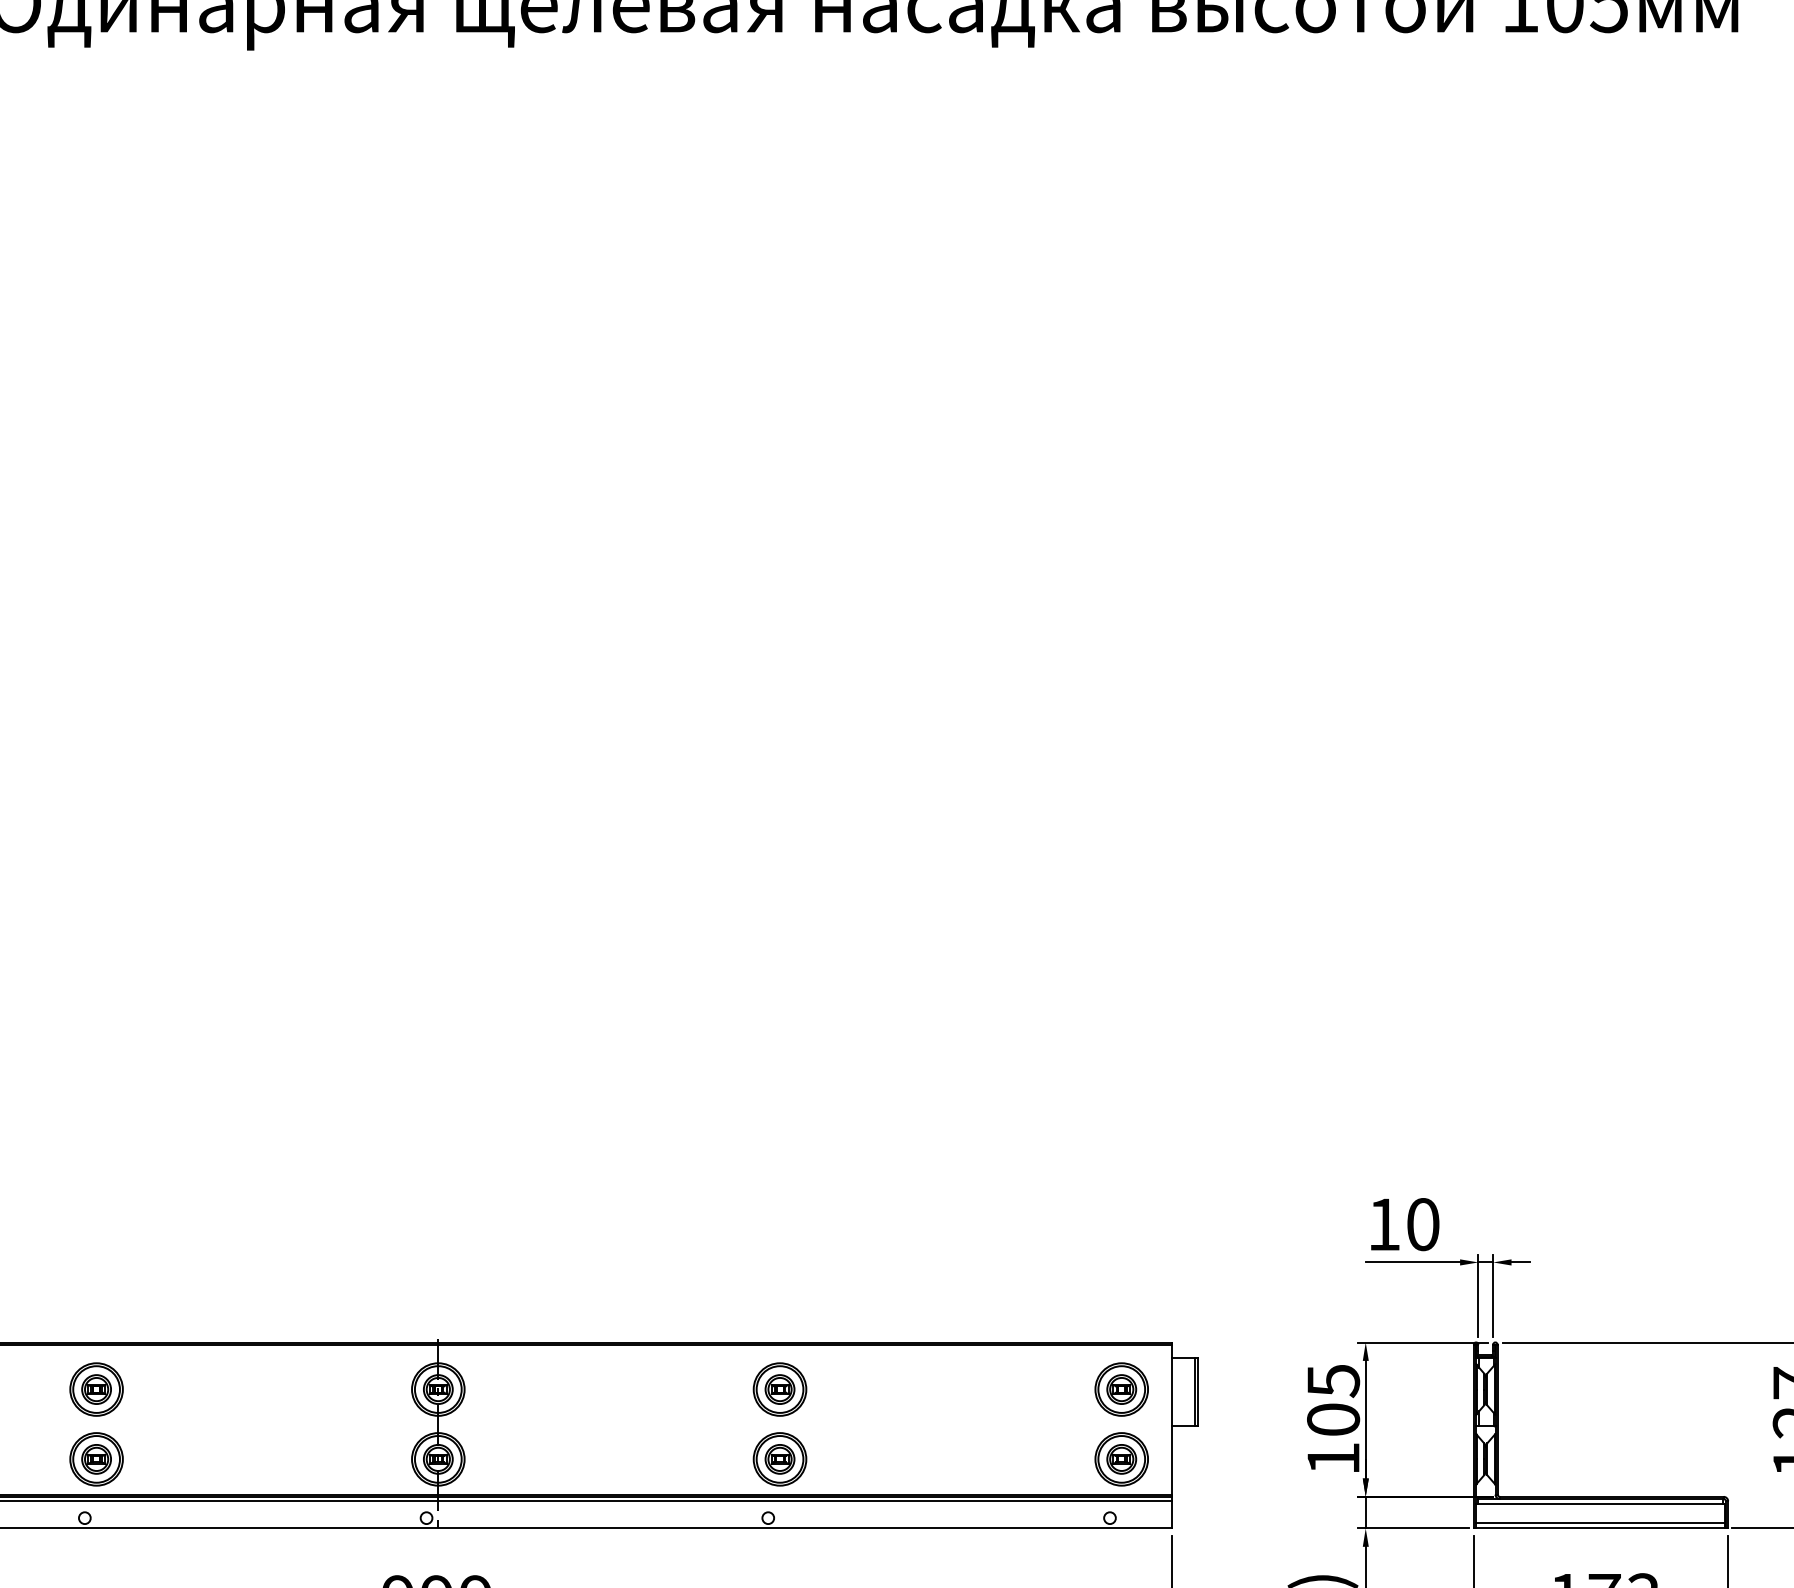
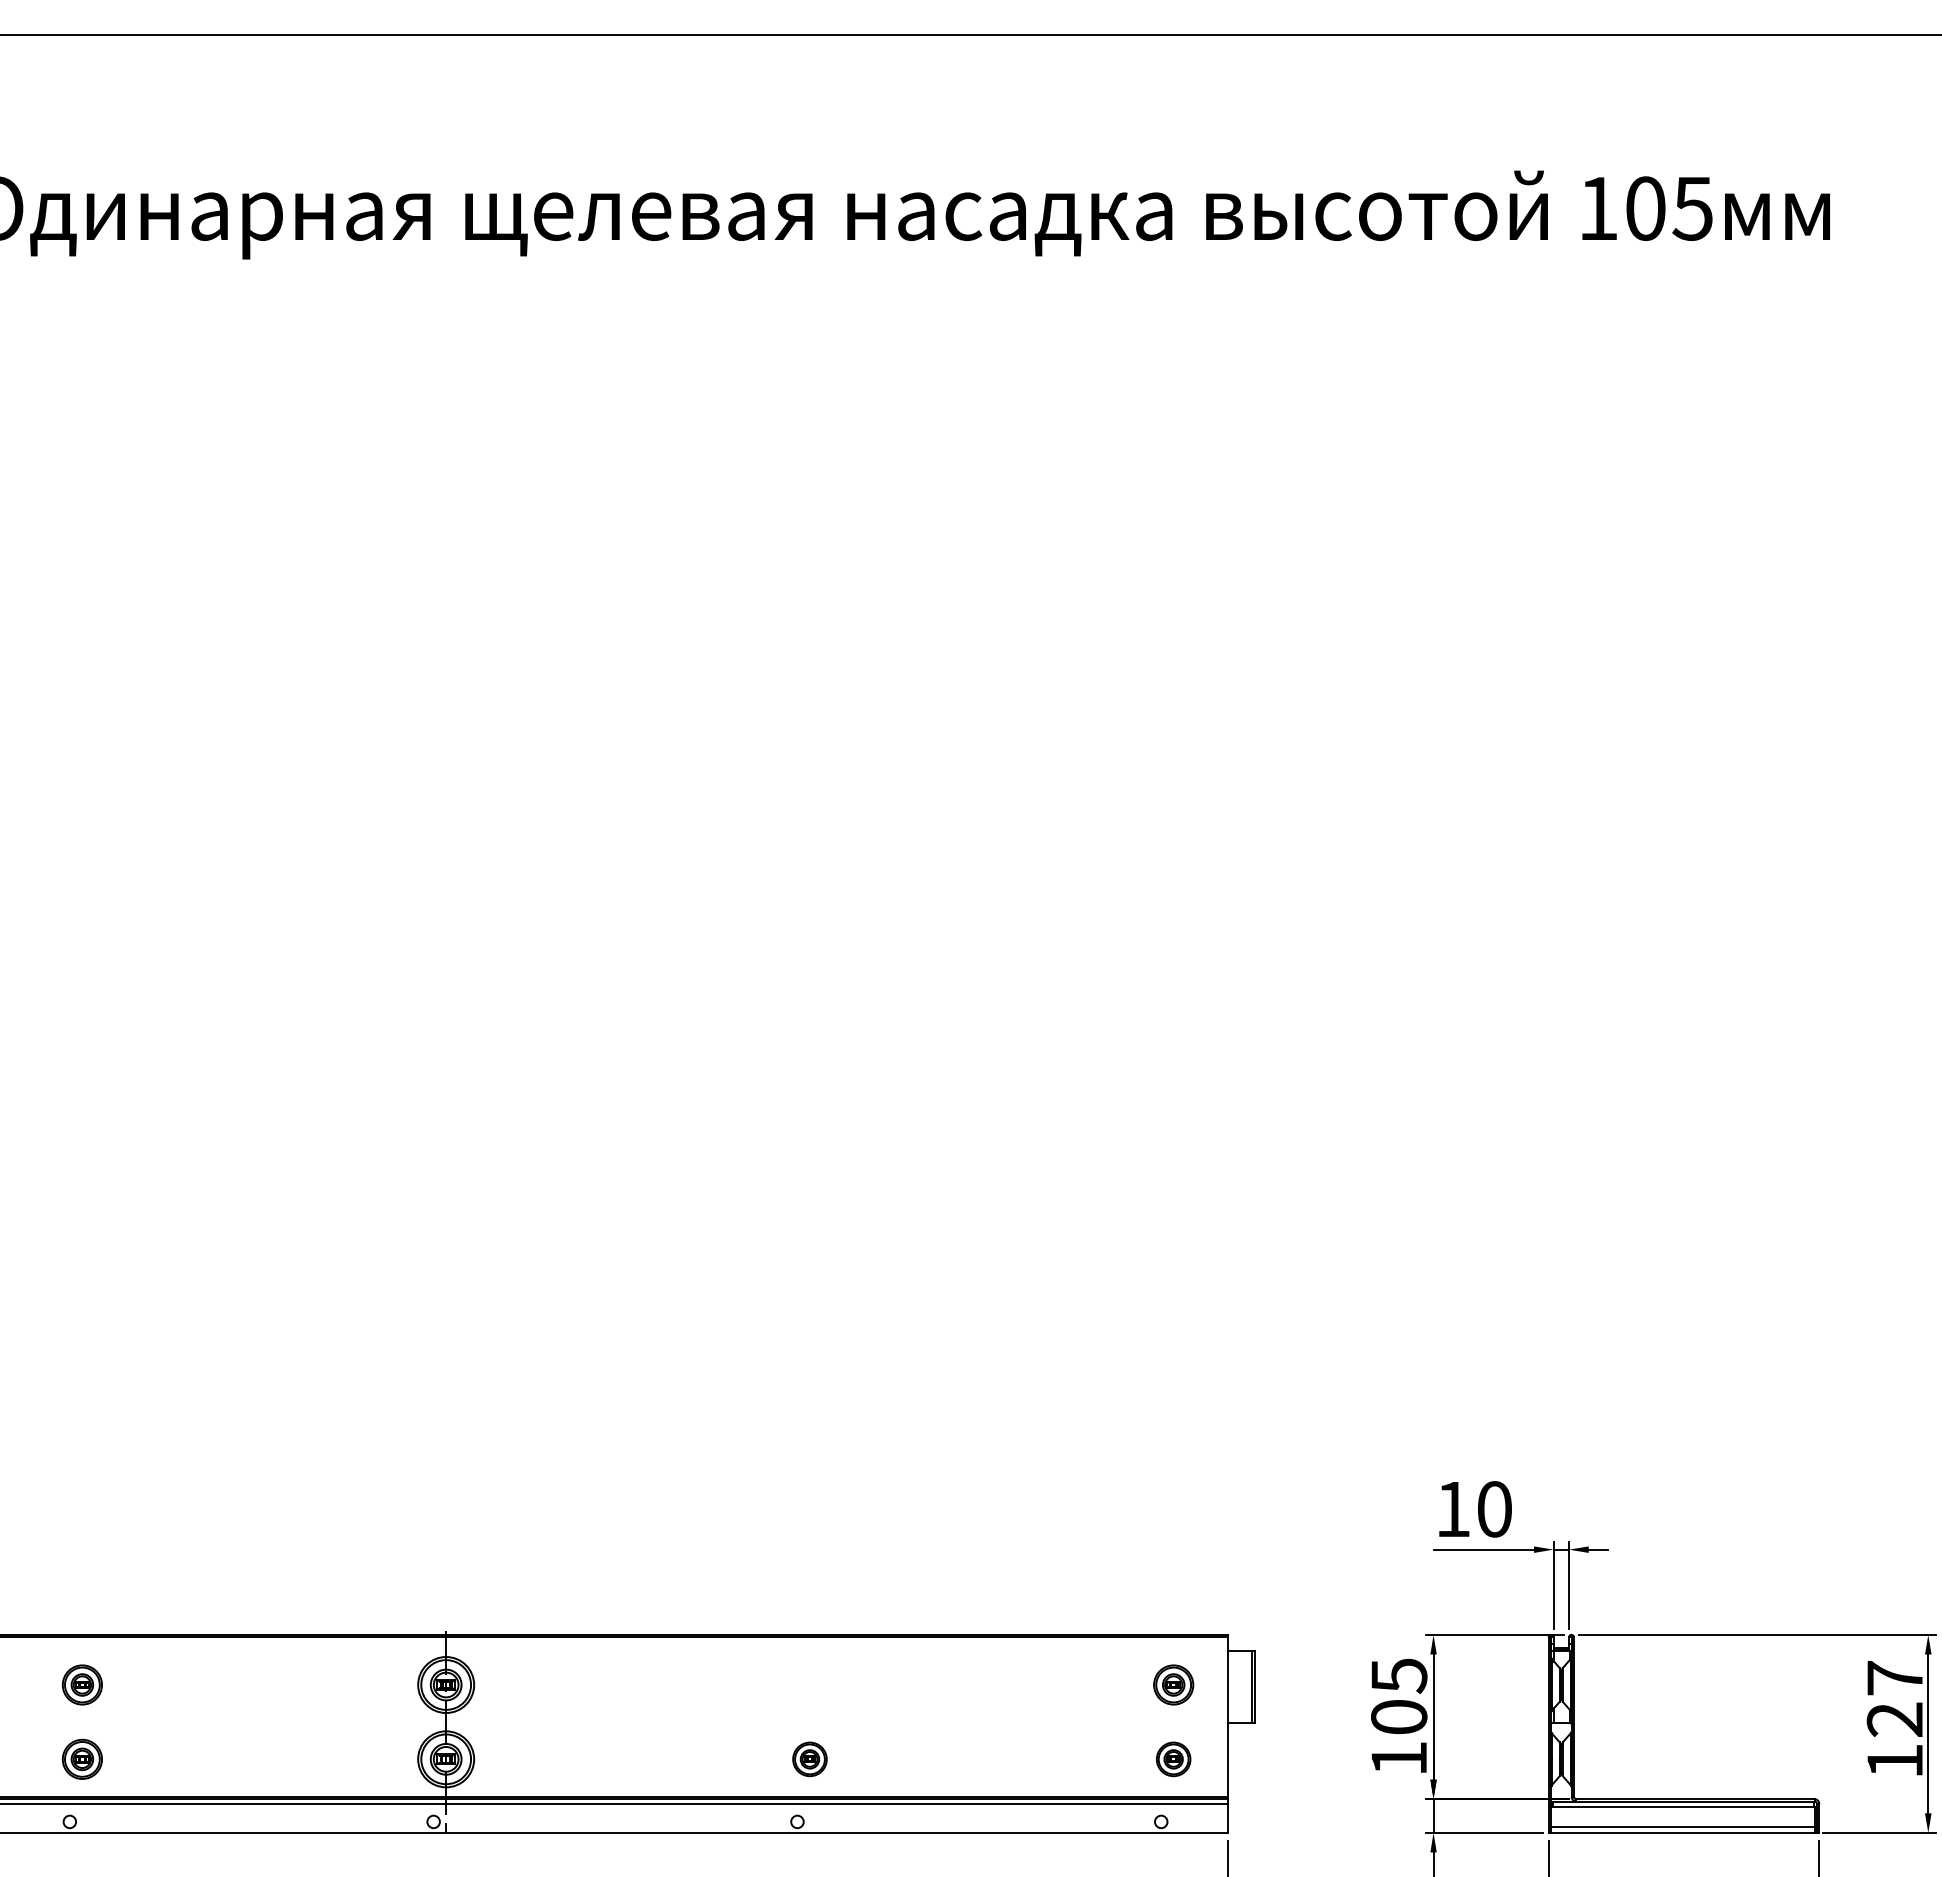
part: (96, 1389) -> (82, 1684), size x0.7
part: (779, 1389) -> (809, 1684), removed
part: (1121, 1389) -> (1173, 1684), size x0.7
part: (96, 1459) -> (82, 1759), size x0.7
part: (779, 1459) -> (809, 1759), size x0.6
part: (1121, 1459) -> (1173, 1759), size x0.6

